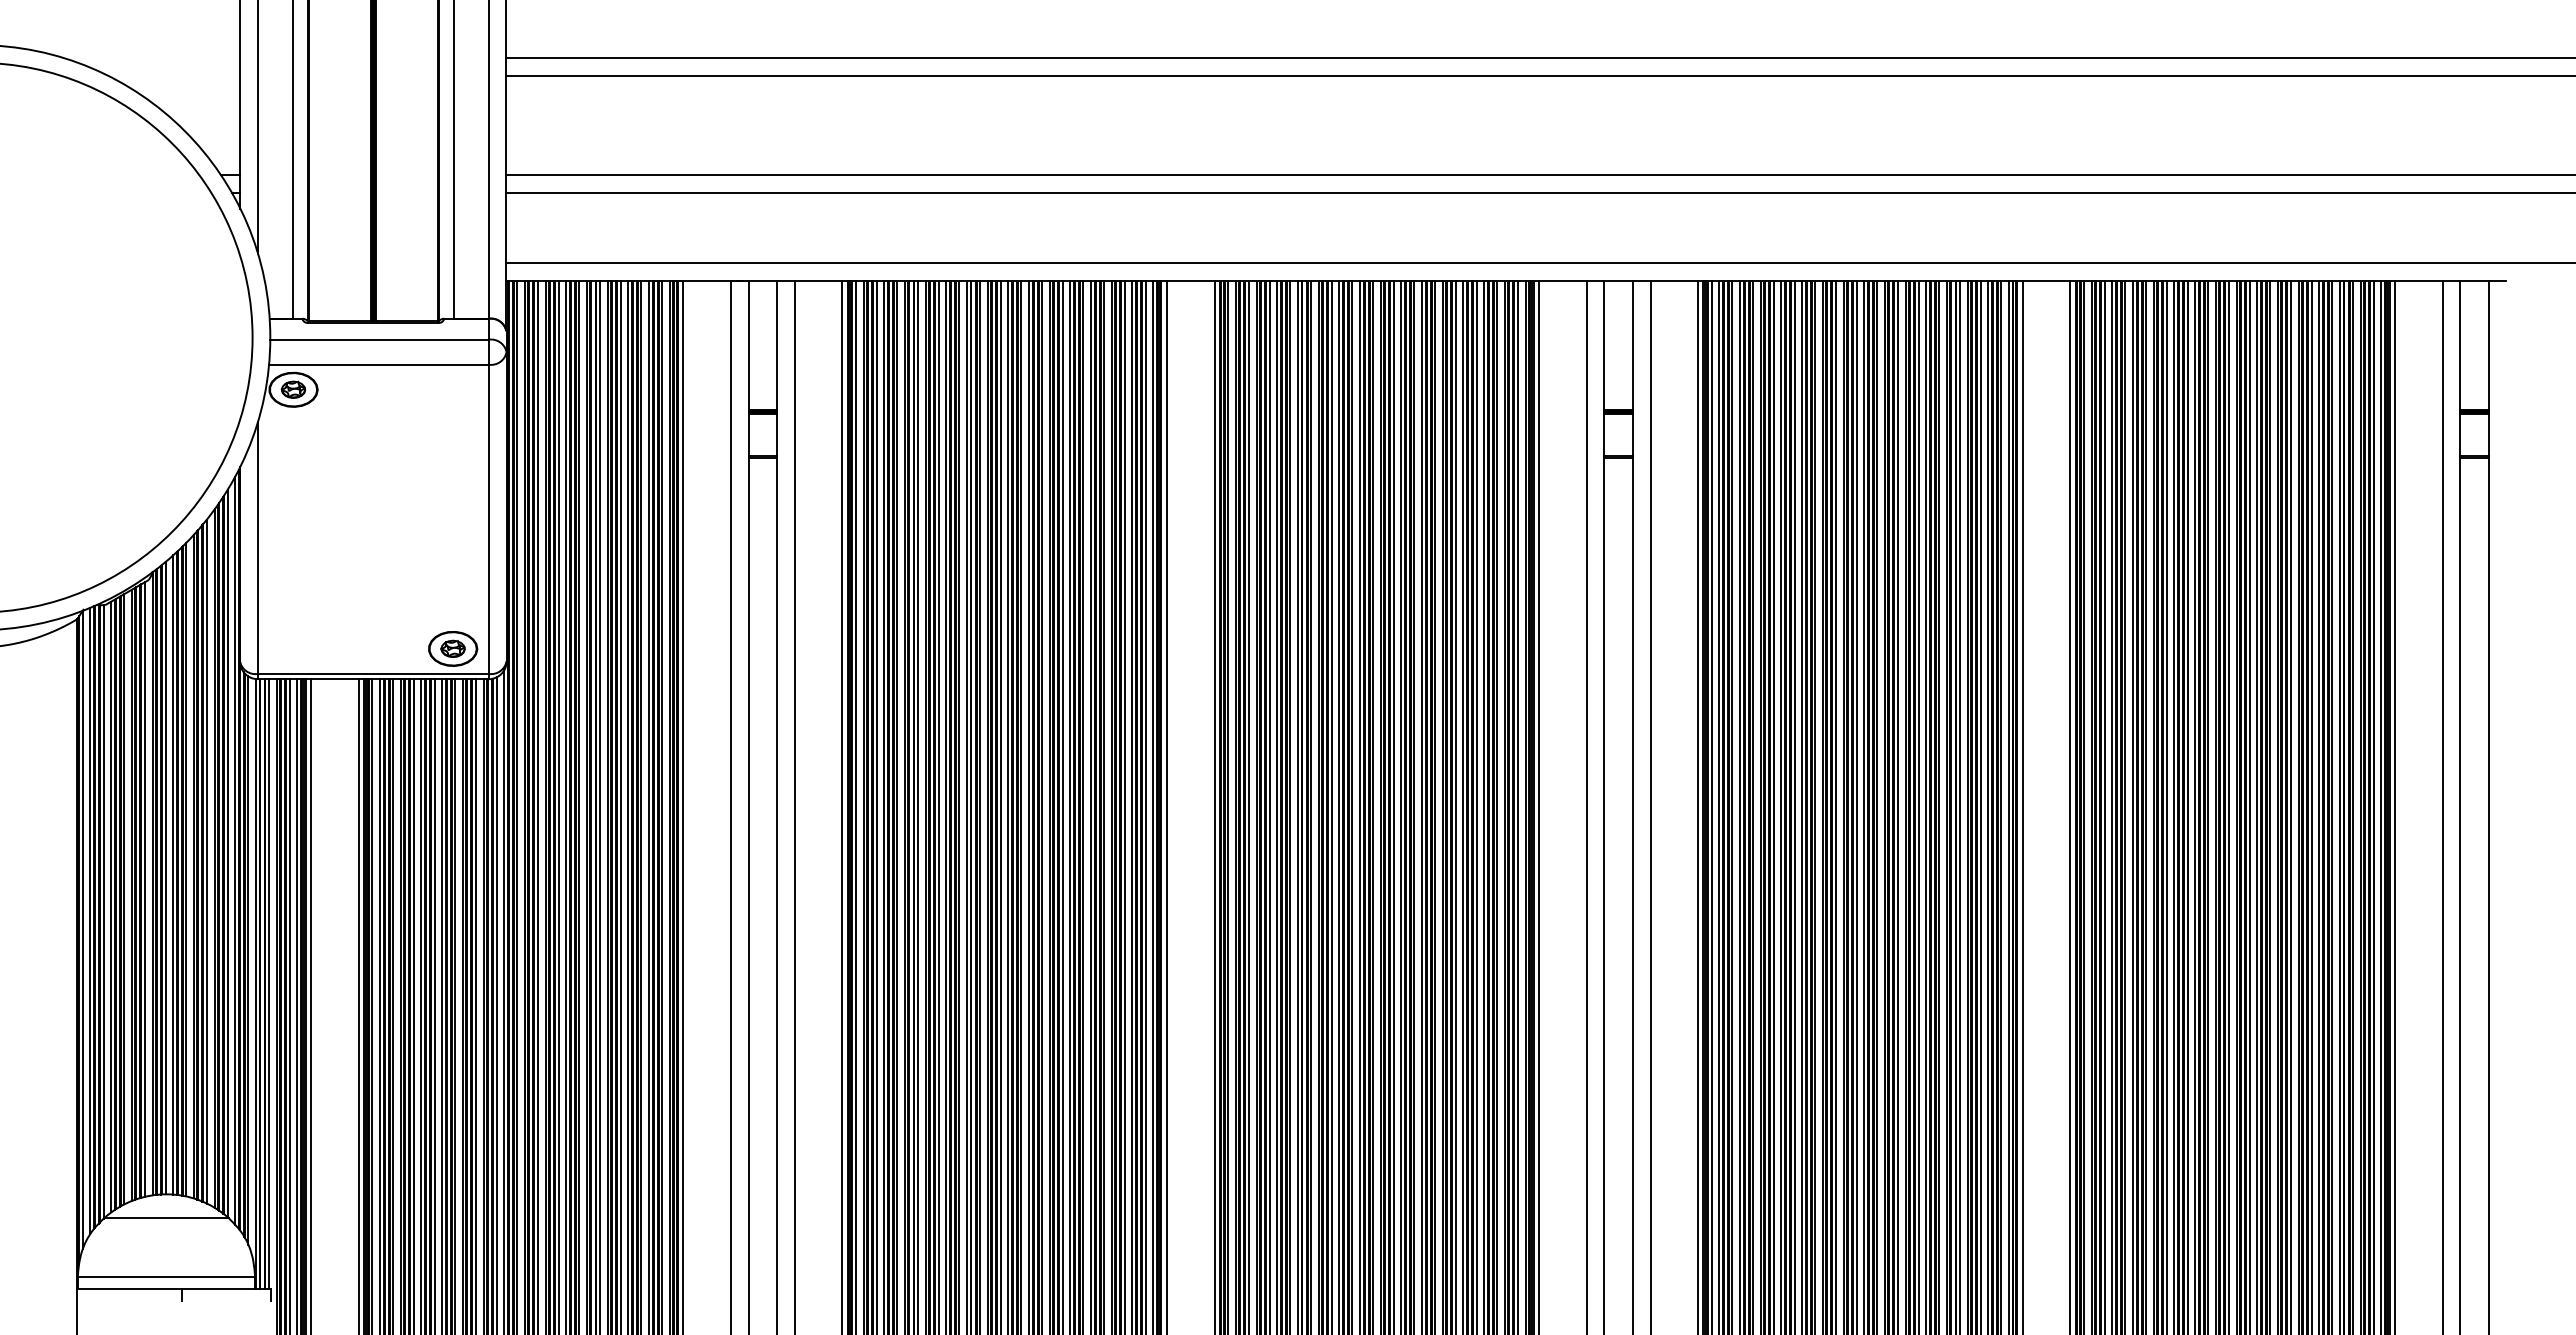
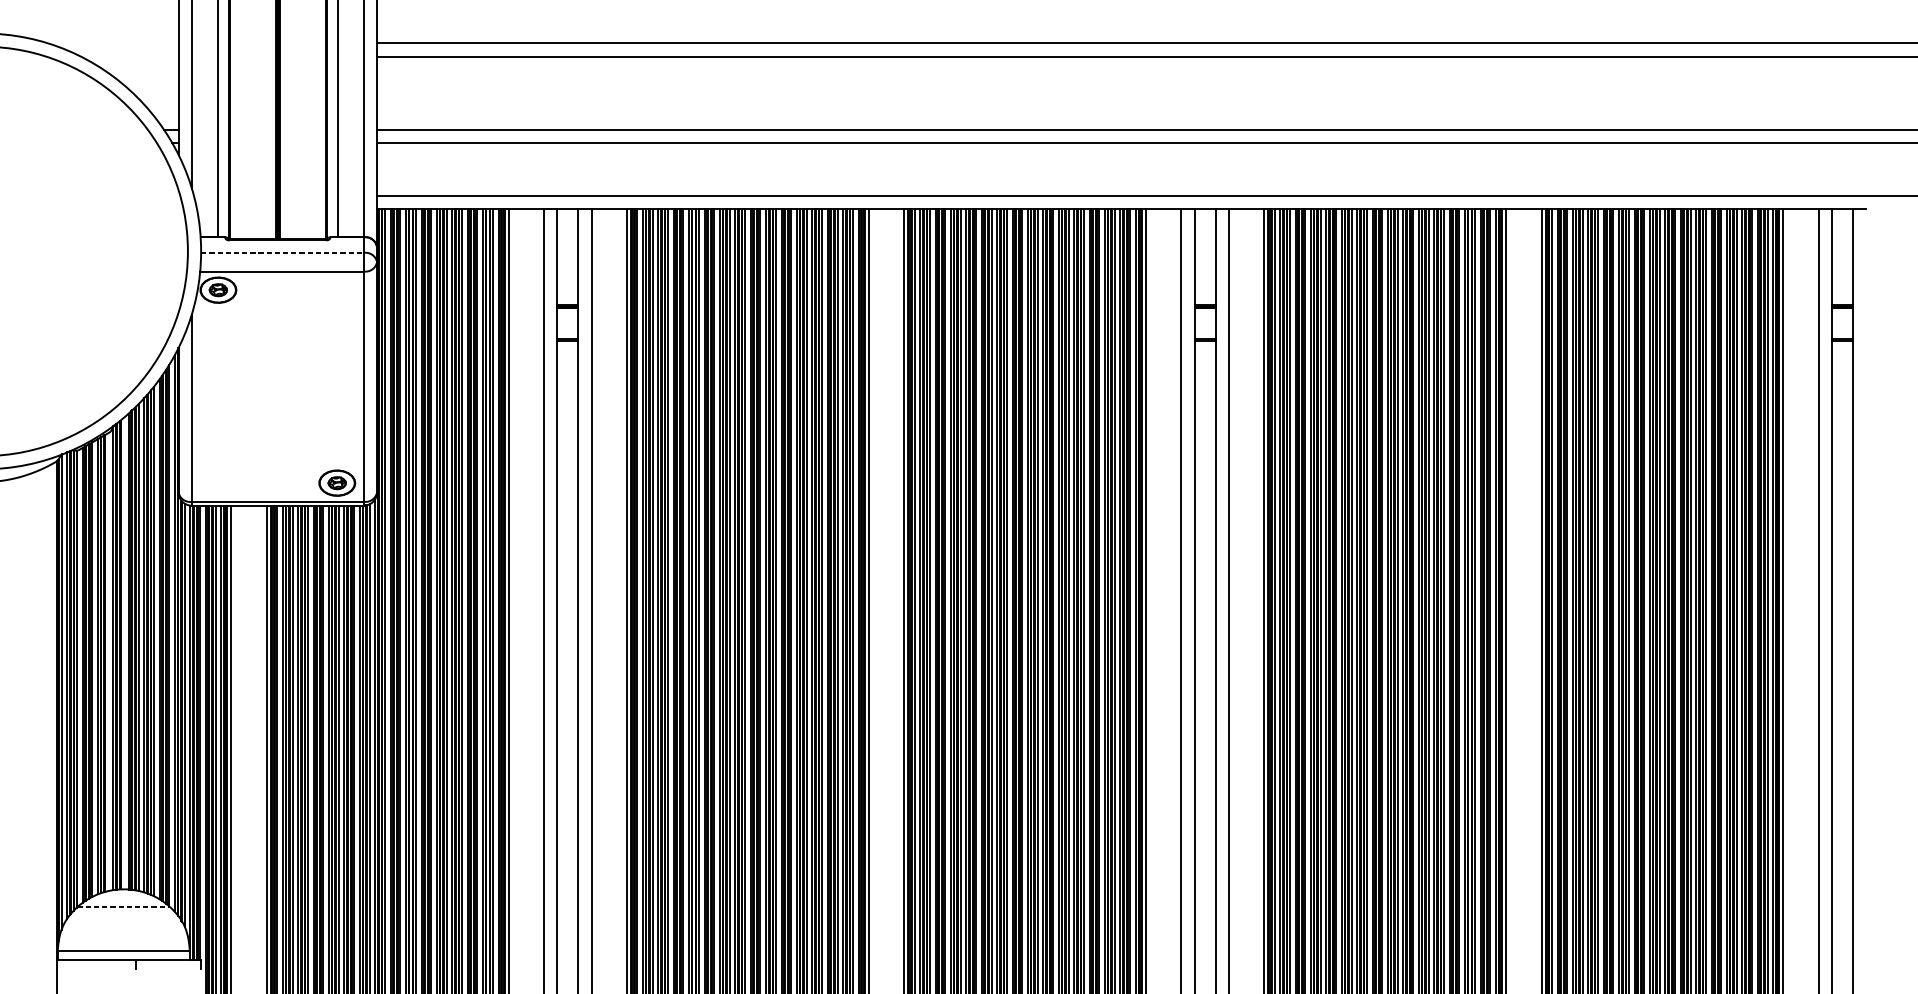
line: (380, 339) -> (283, 252), solid -> dashed
line: (165, 878) -> (123, 654), removed
line: (144, 889) -> (107, 662), removed
line: (166, 1217) -> (123, 906), solid -> dashed

